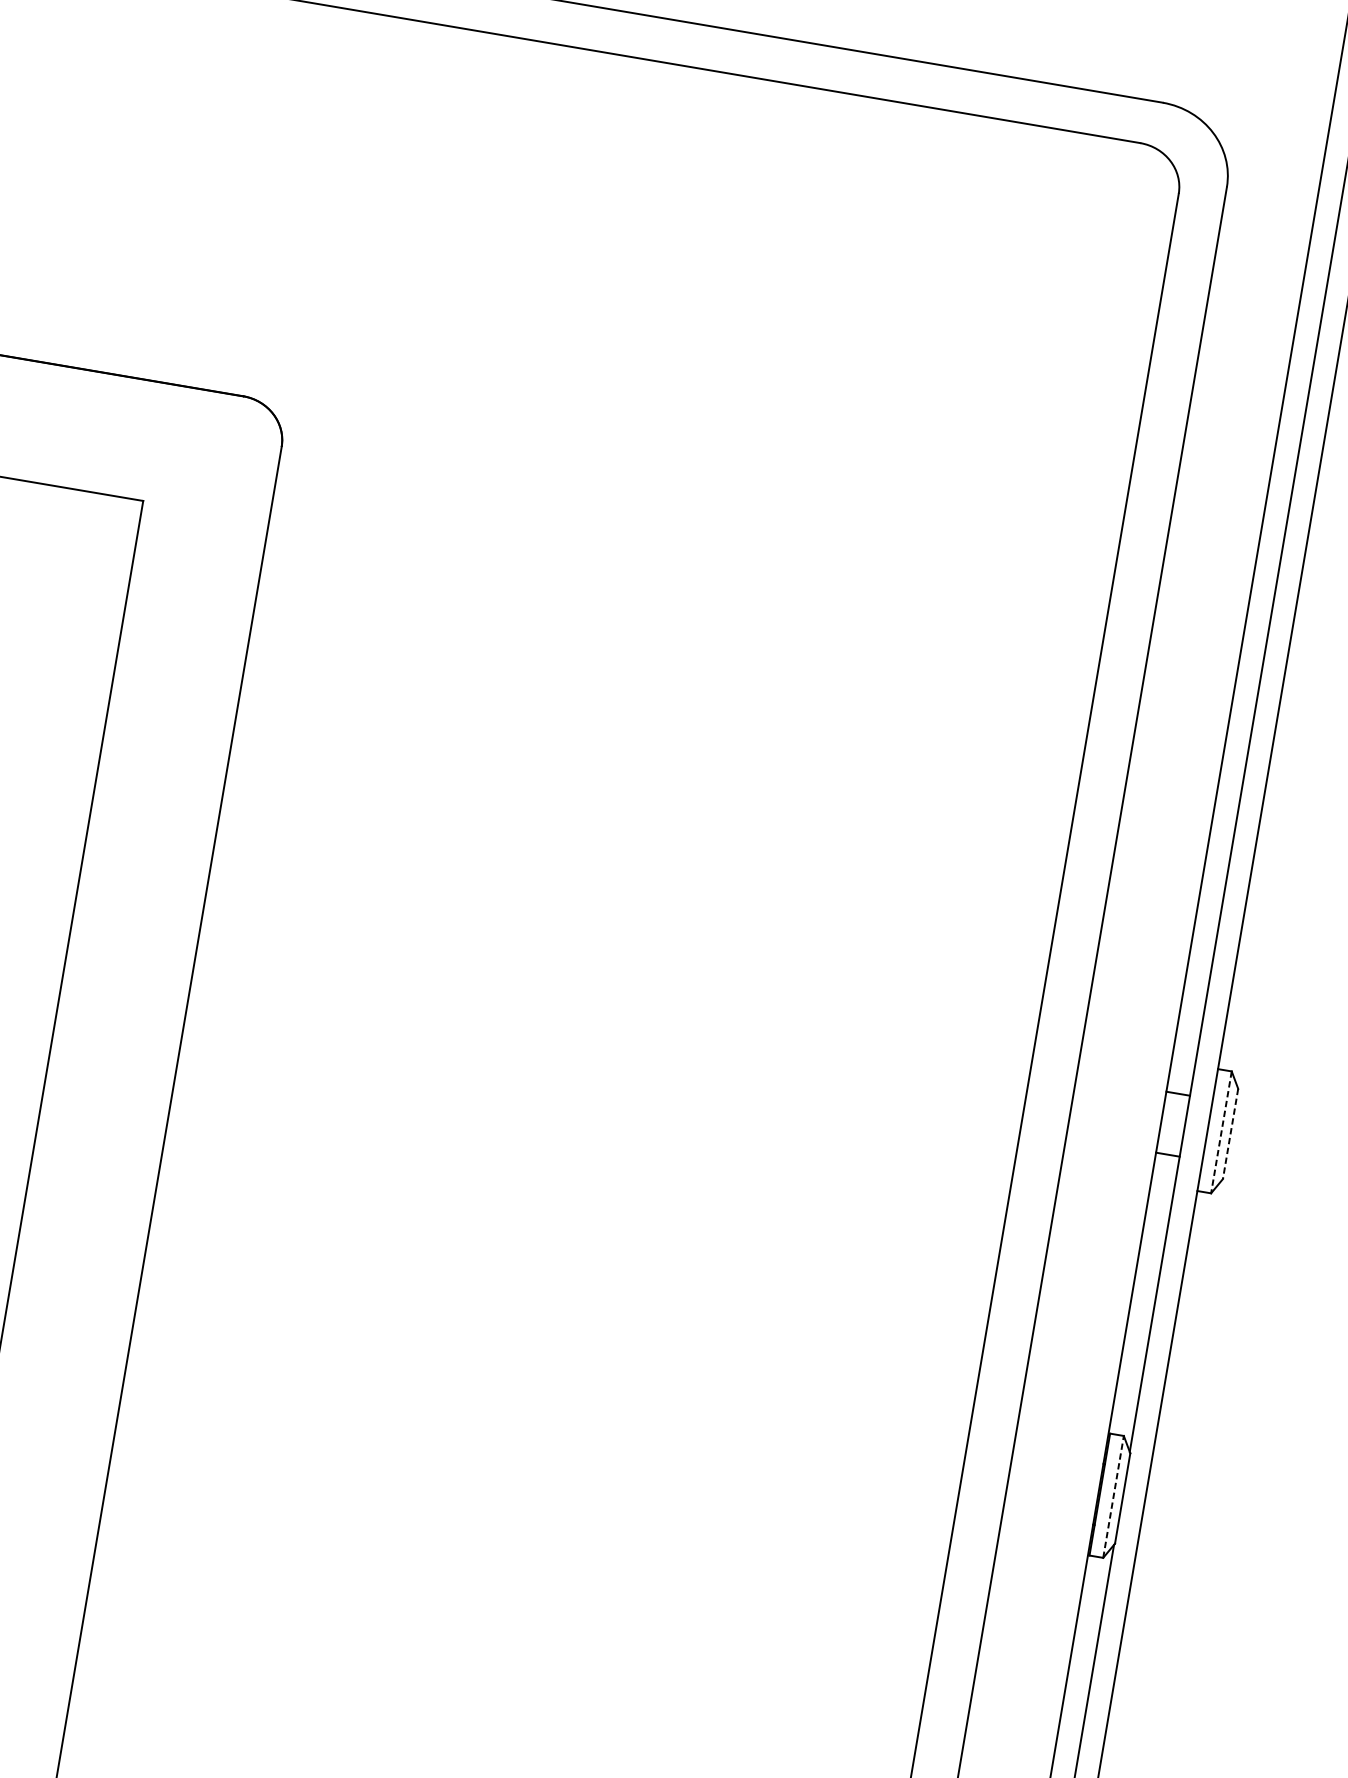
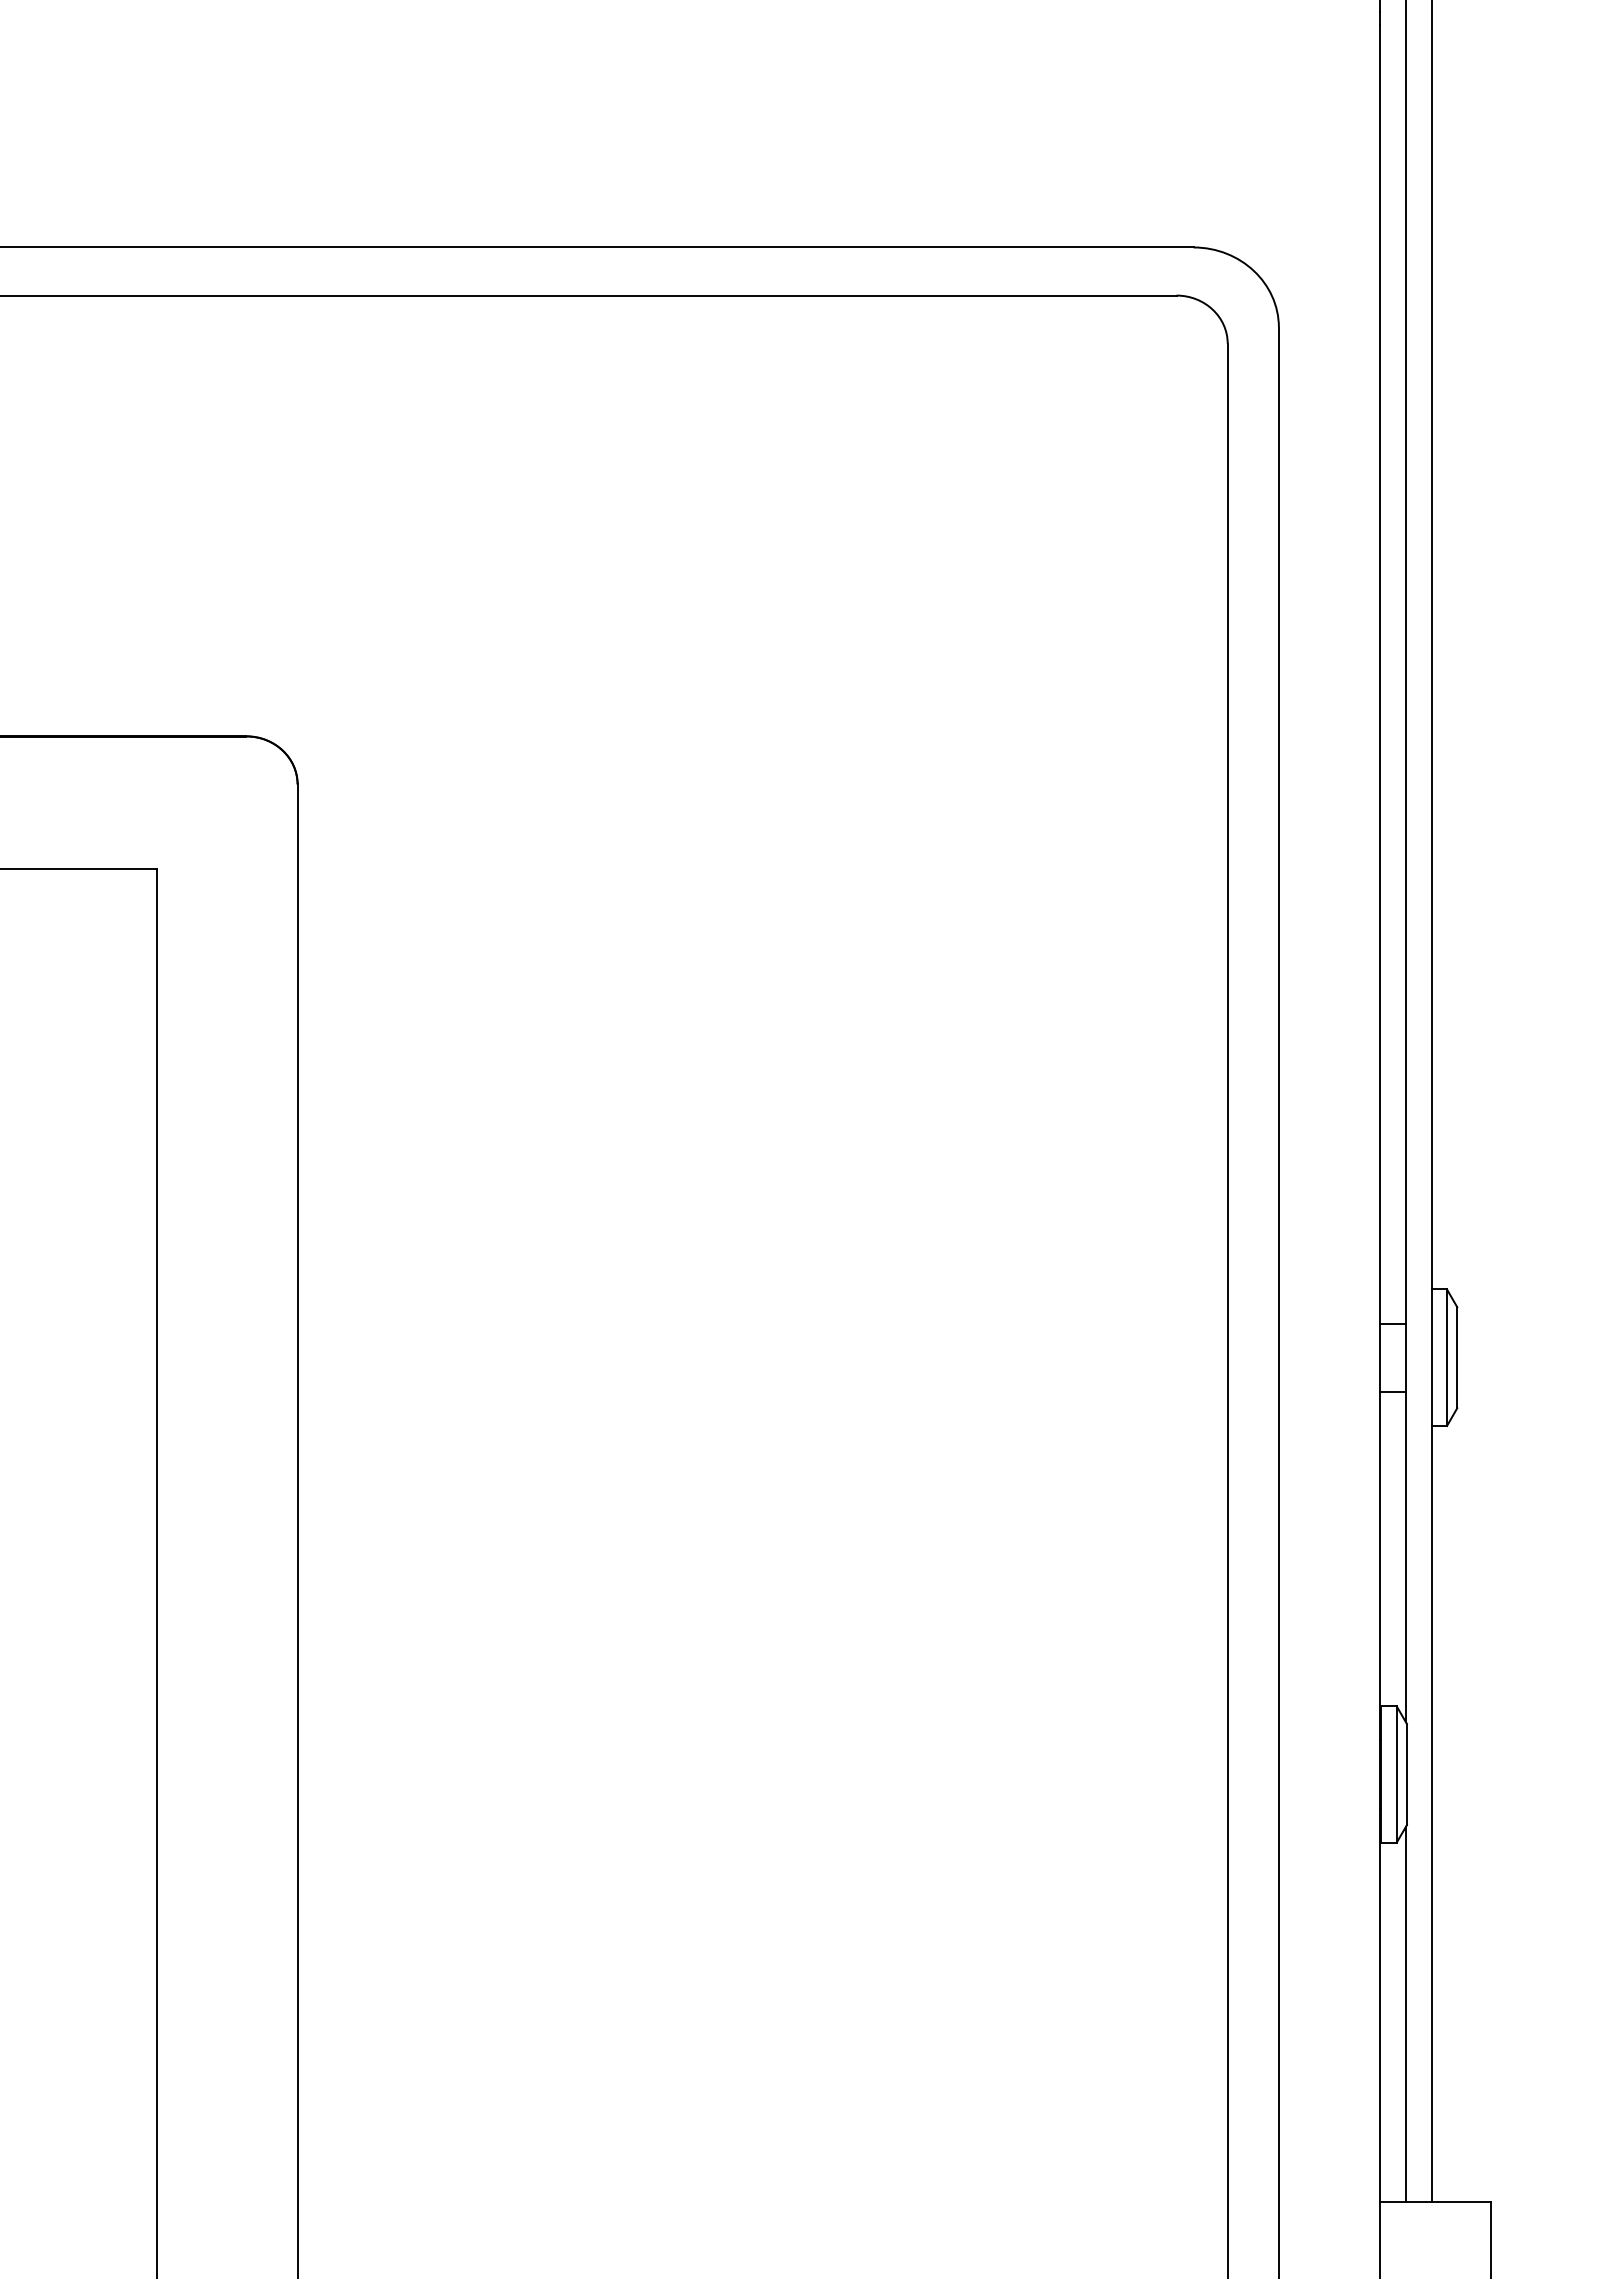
line: (1221, 1133) -> (1447, 1358), dashed -> solid
line: (1230, 1133) -> (1457, 1357), dashed -> solid
line: (1113, 1496) -> (1396, 1773), dashed -> solid

